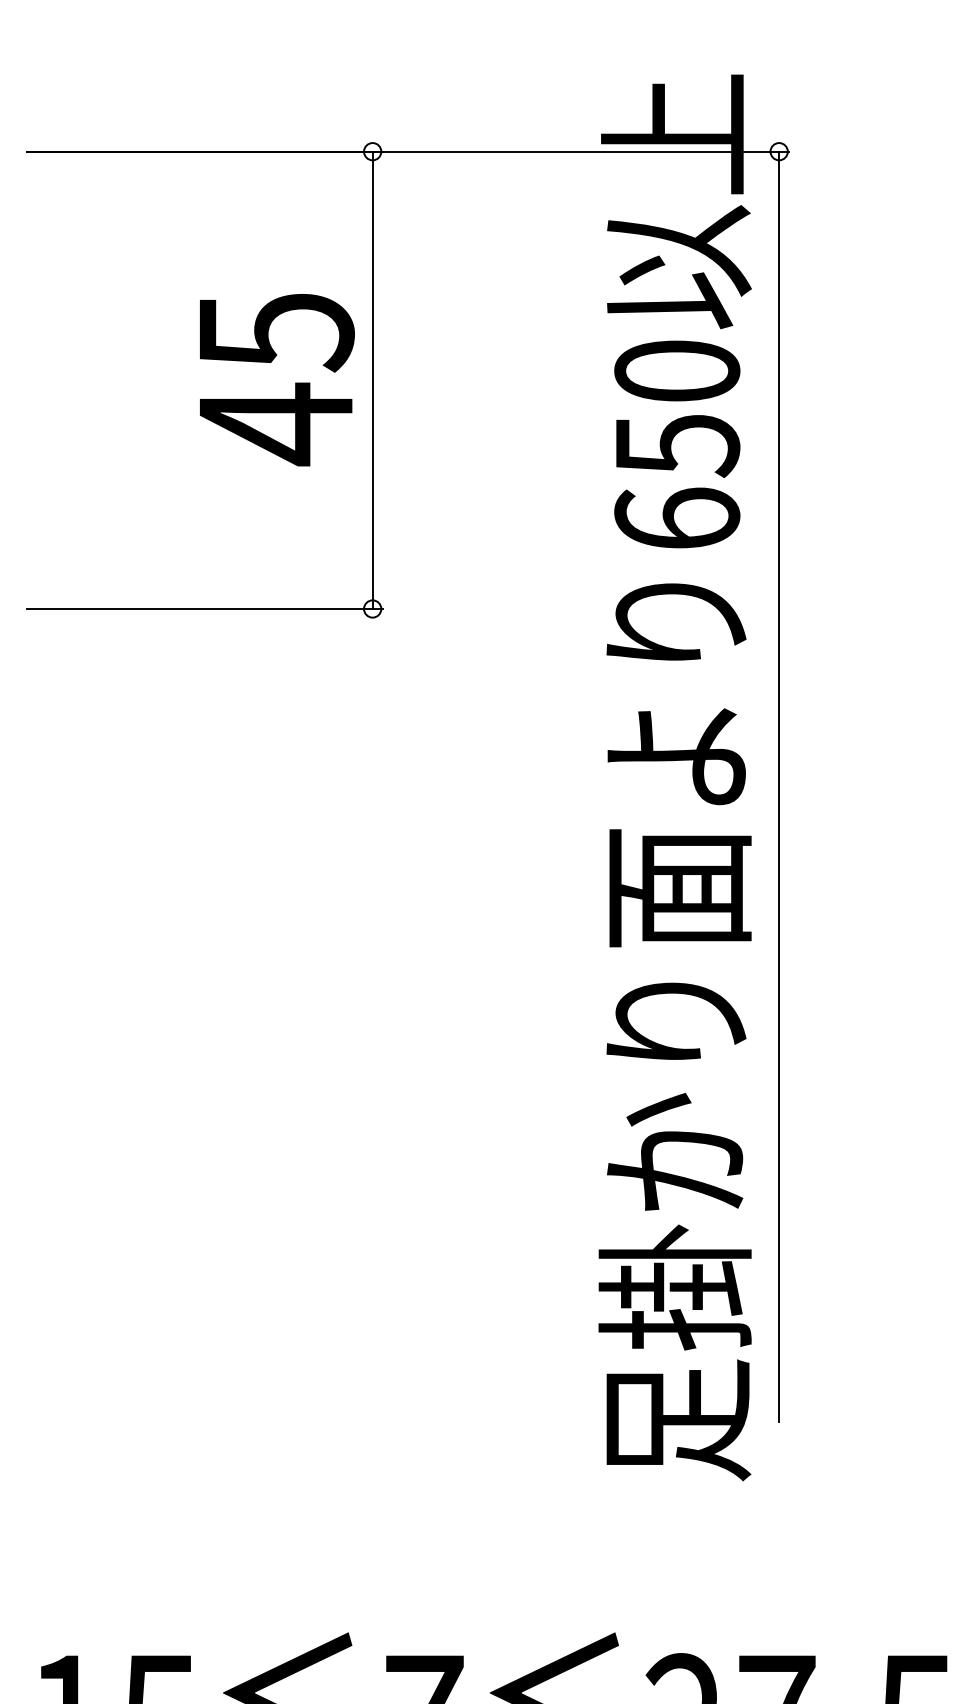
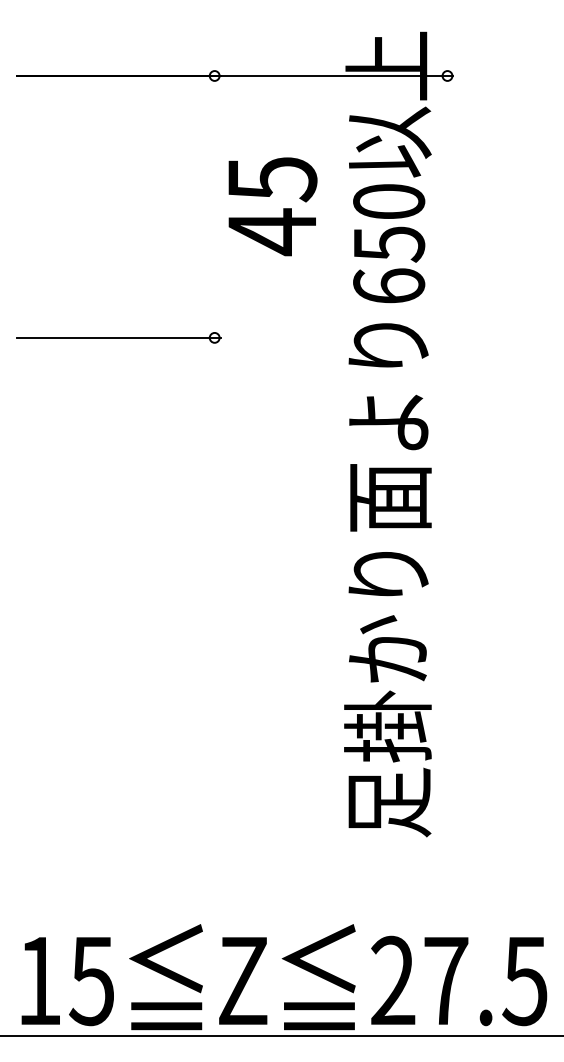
text: (276, 379) -> (272, 206), moved
line: (372, 379) -> (214, 206), removed
line: (779, 786) -> (447, 439), removed

